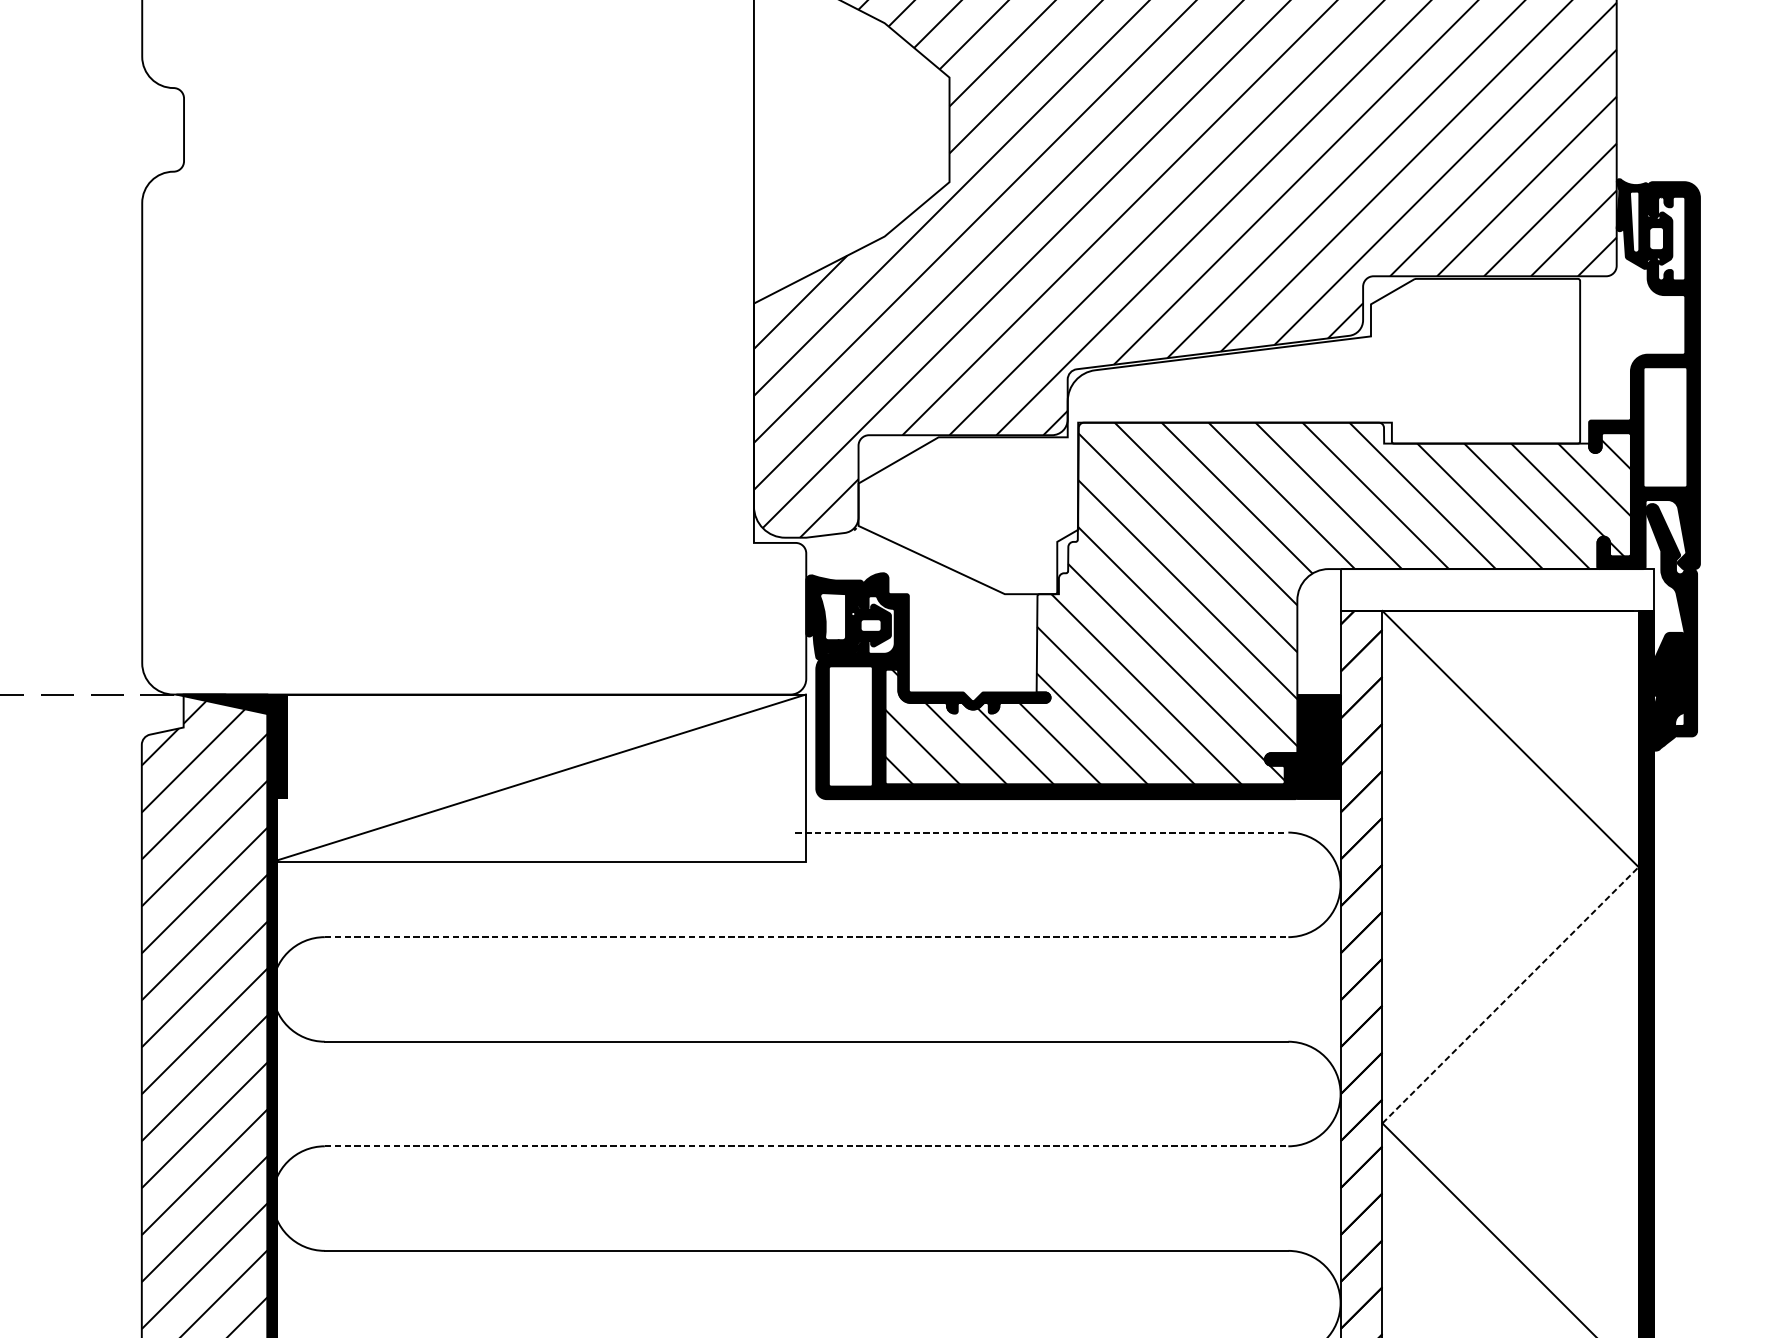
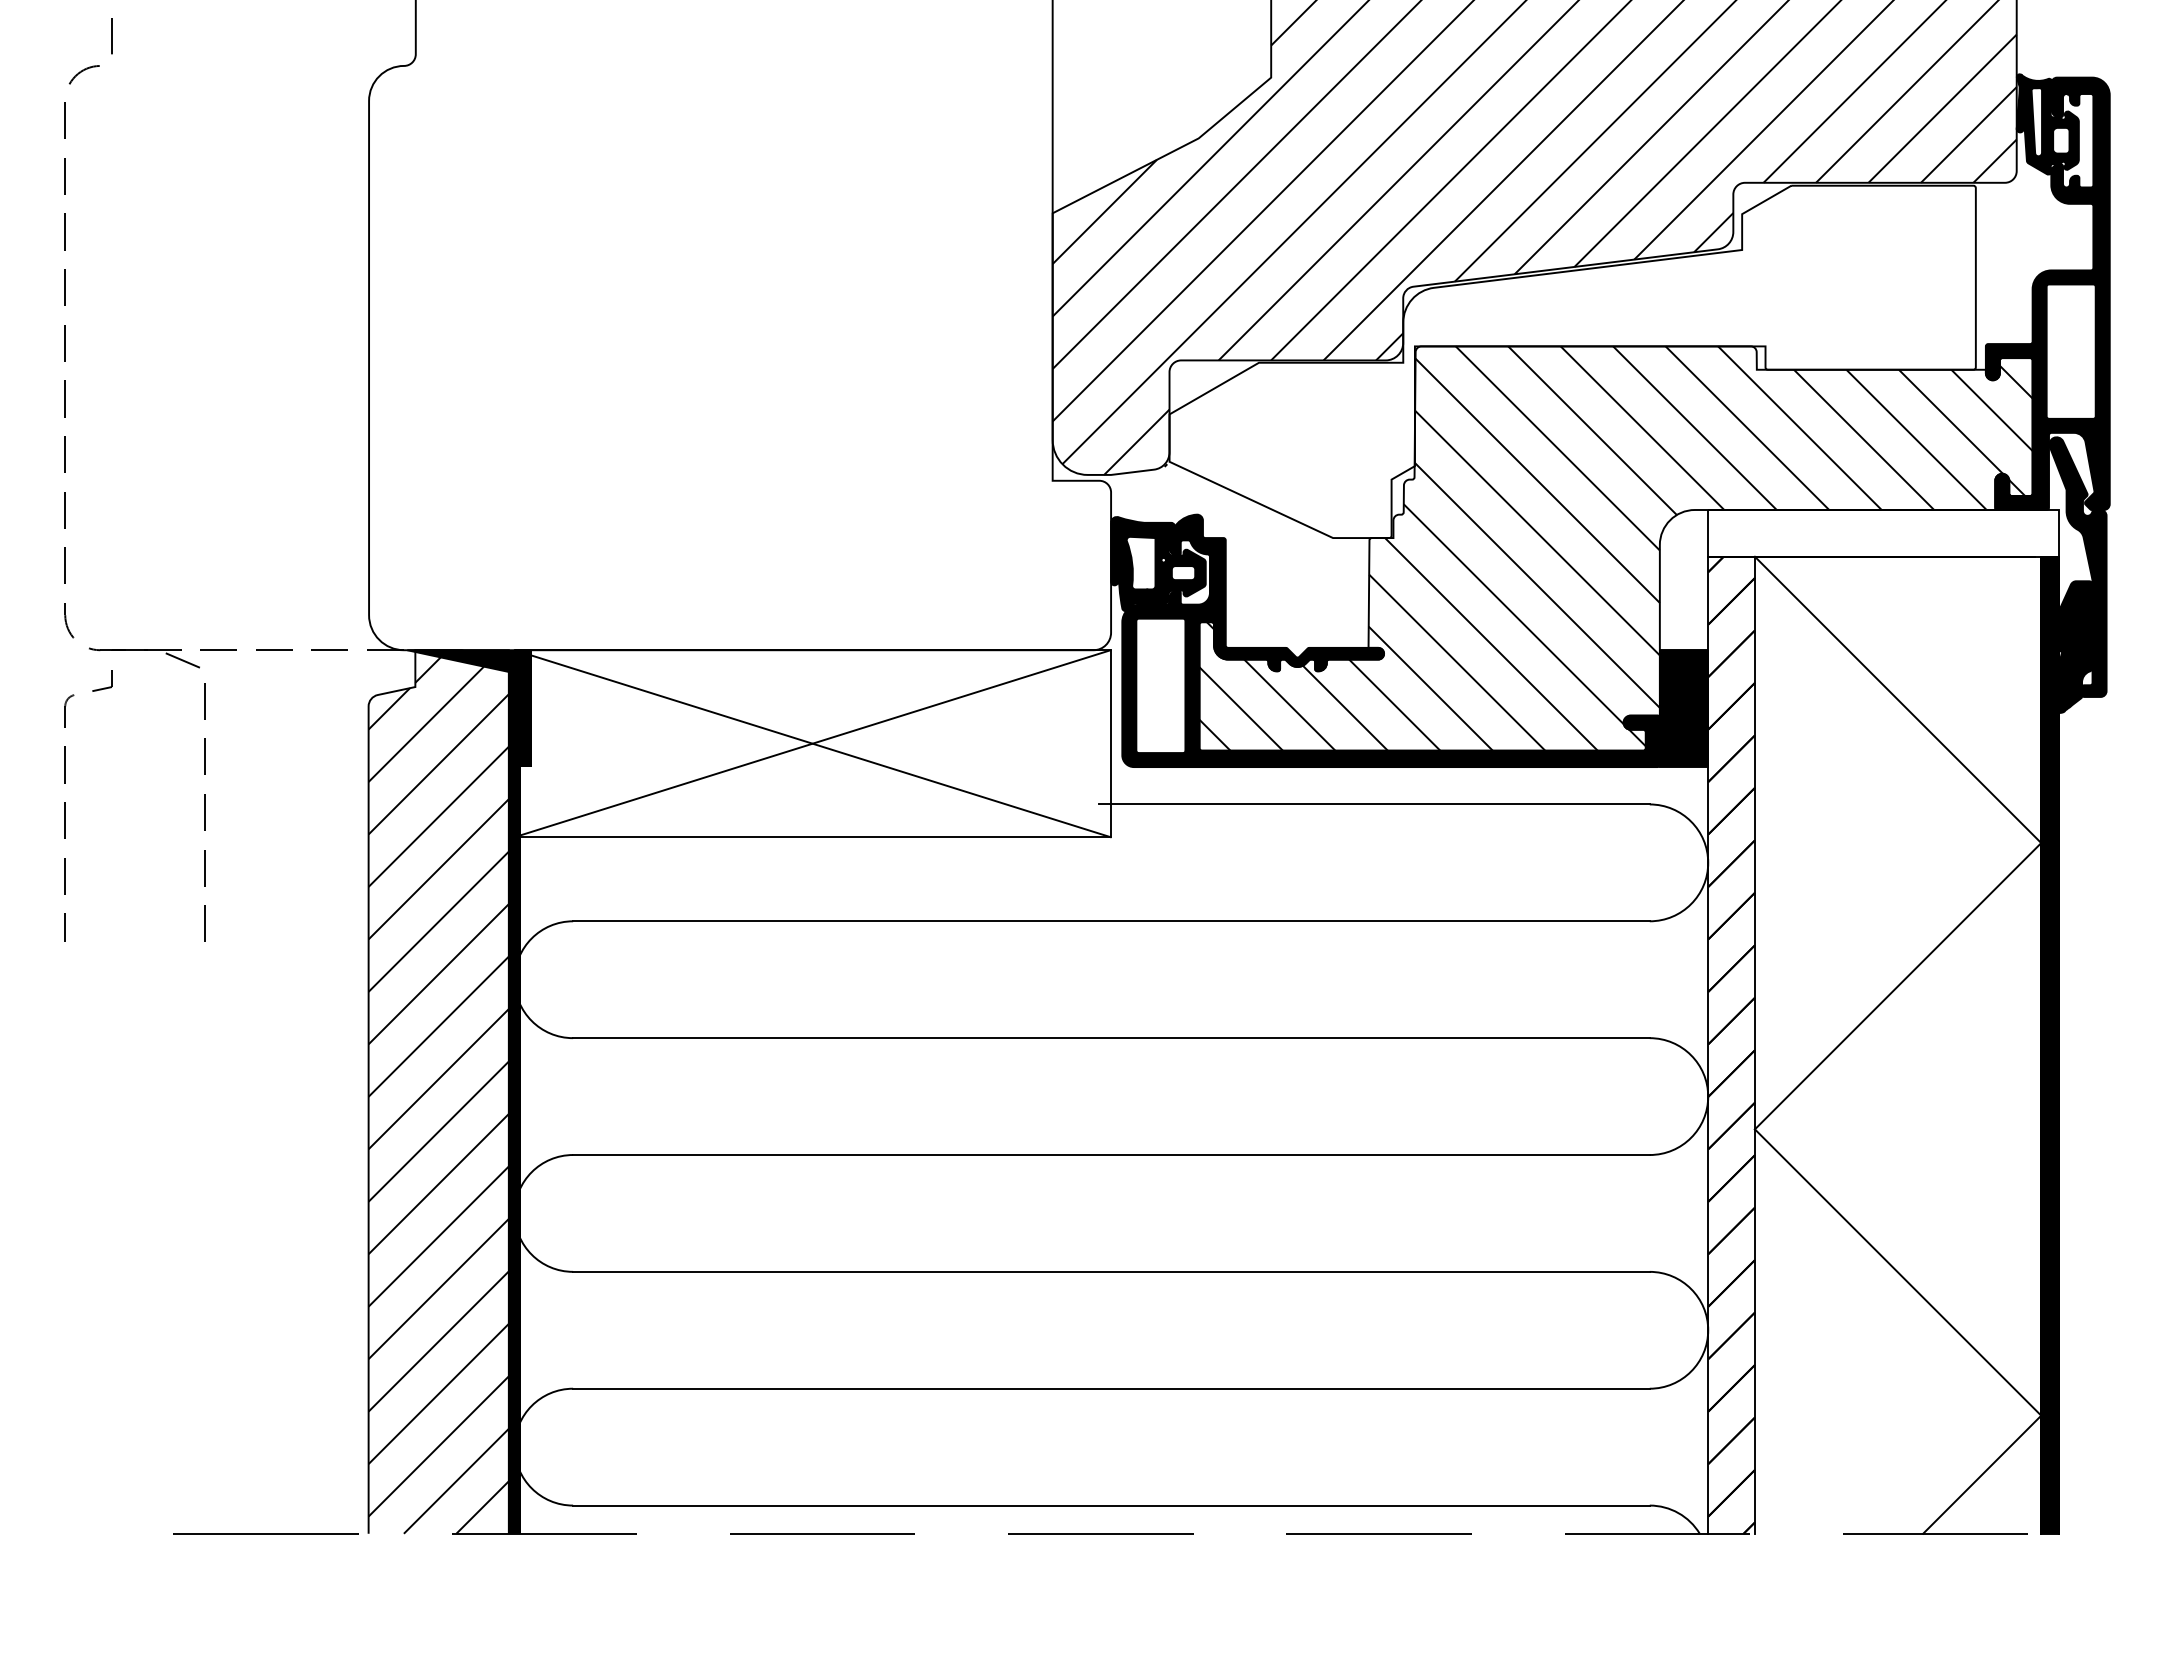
line: (539, 778) -> (812, 743), added
line: (1041, 832) -> (1374, 804), dashed -> solid
line: (806, 937) -> (1111, 921), dashed -> solid
line: (1510, 994) -> (1898, 985), dashed -> solid
line: (806, 1146) -> (1111, 1155), dashed -> solid

